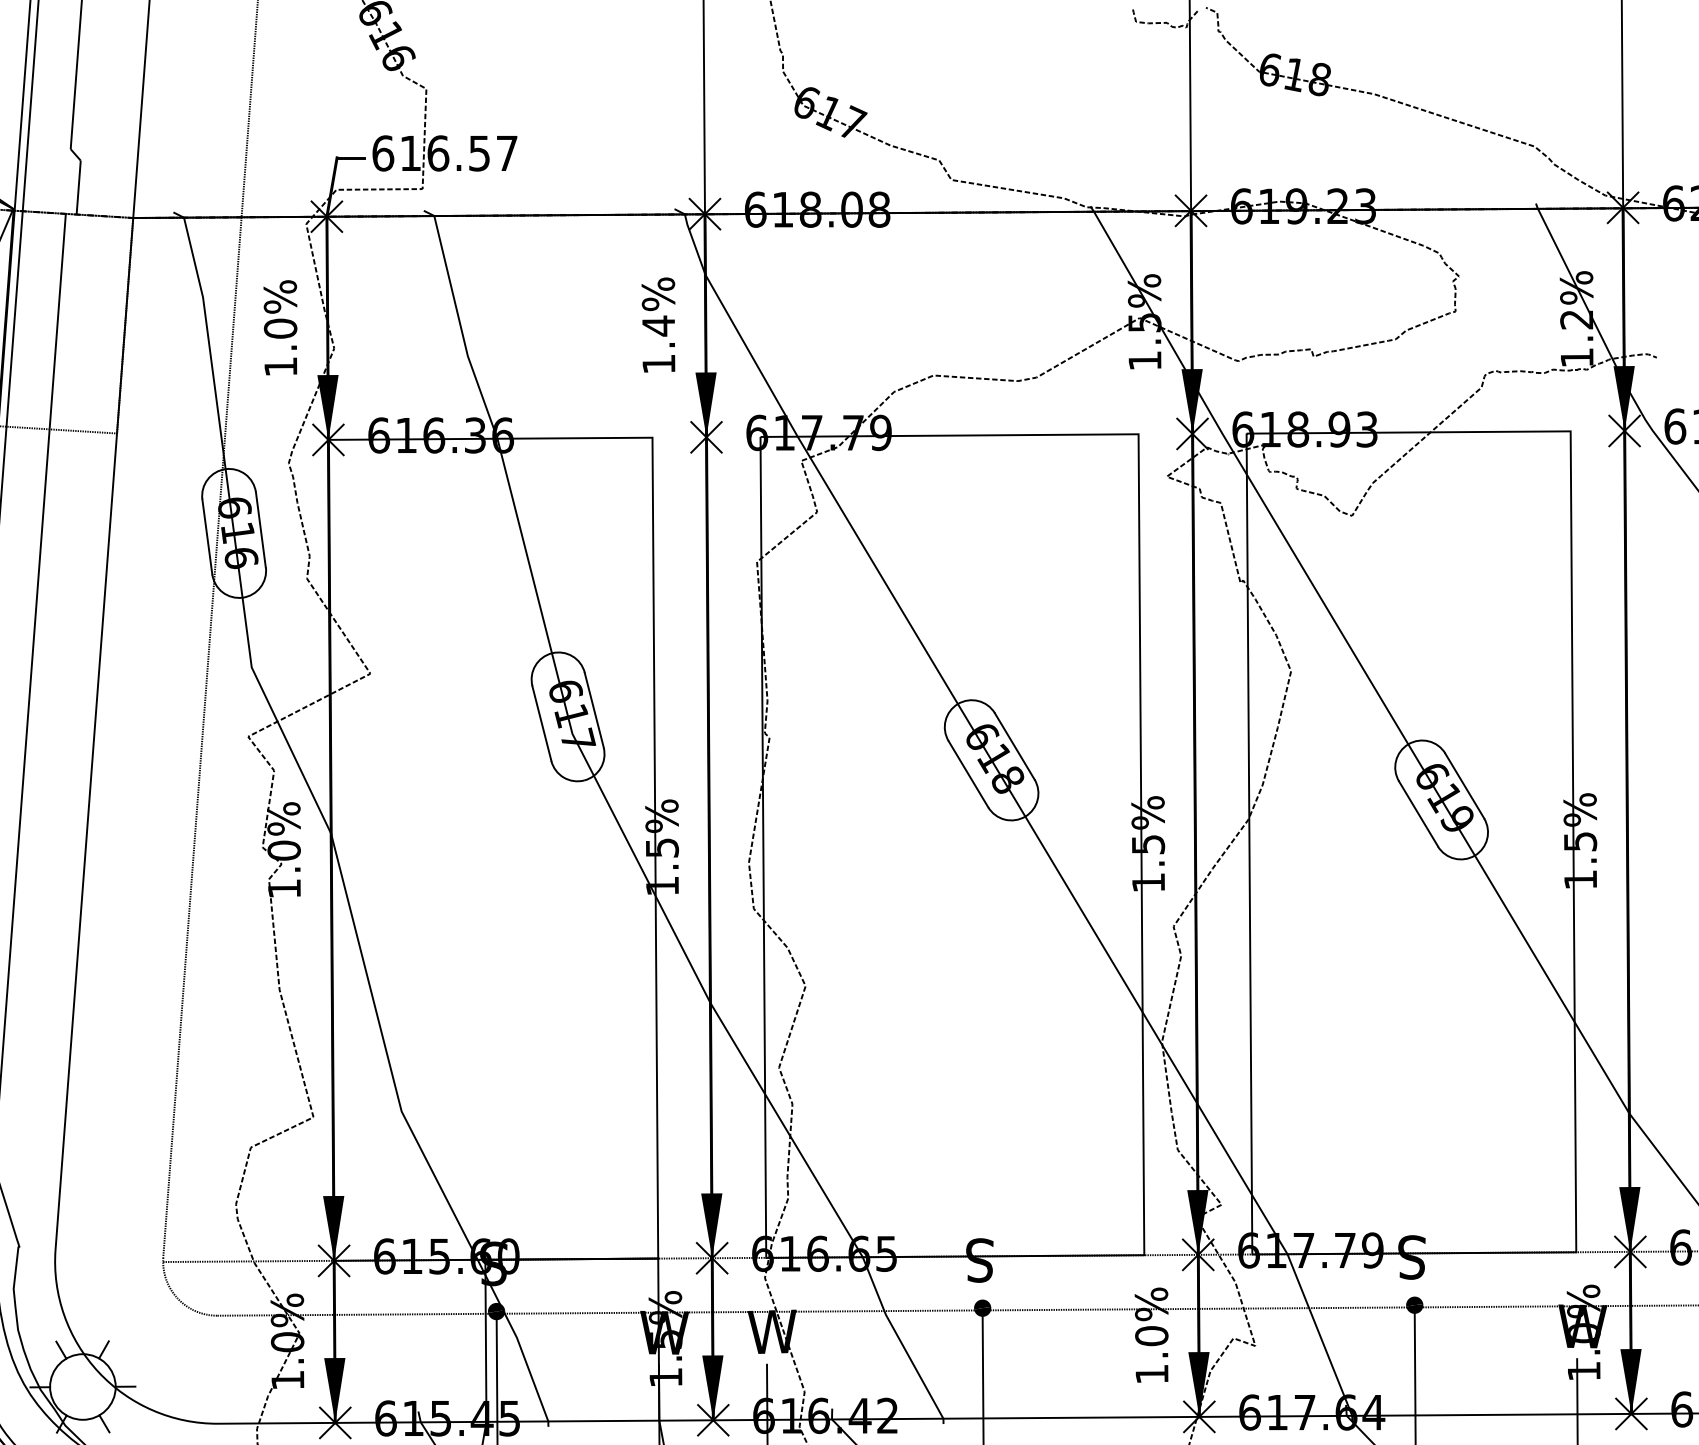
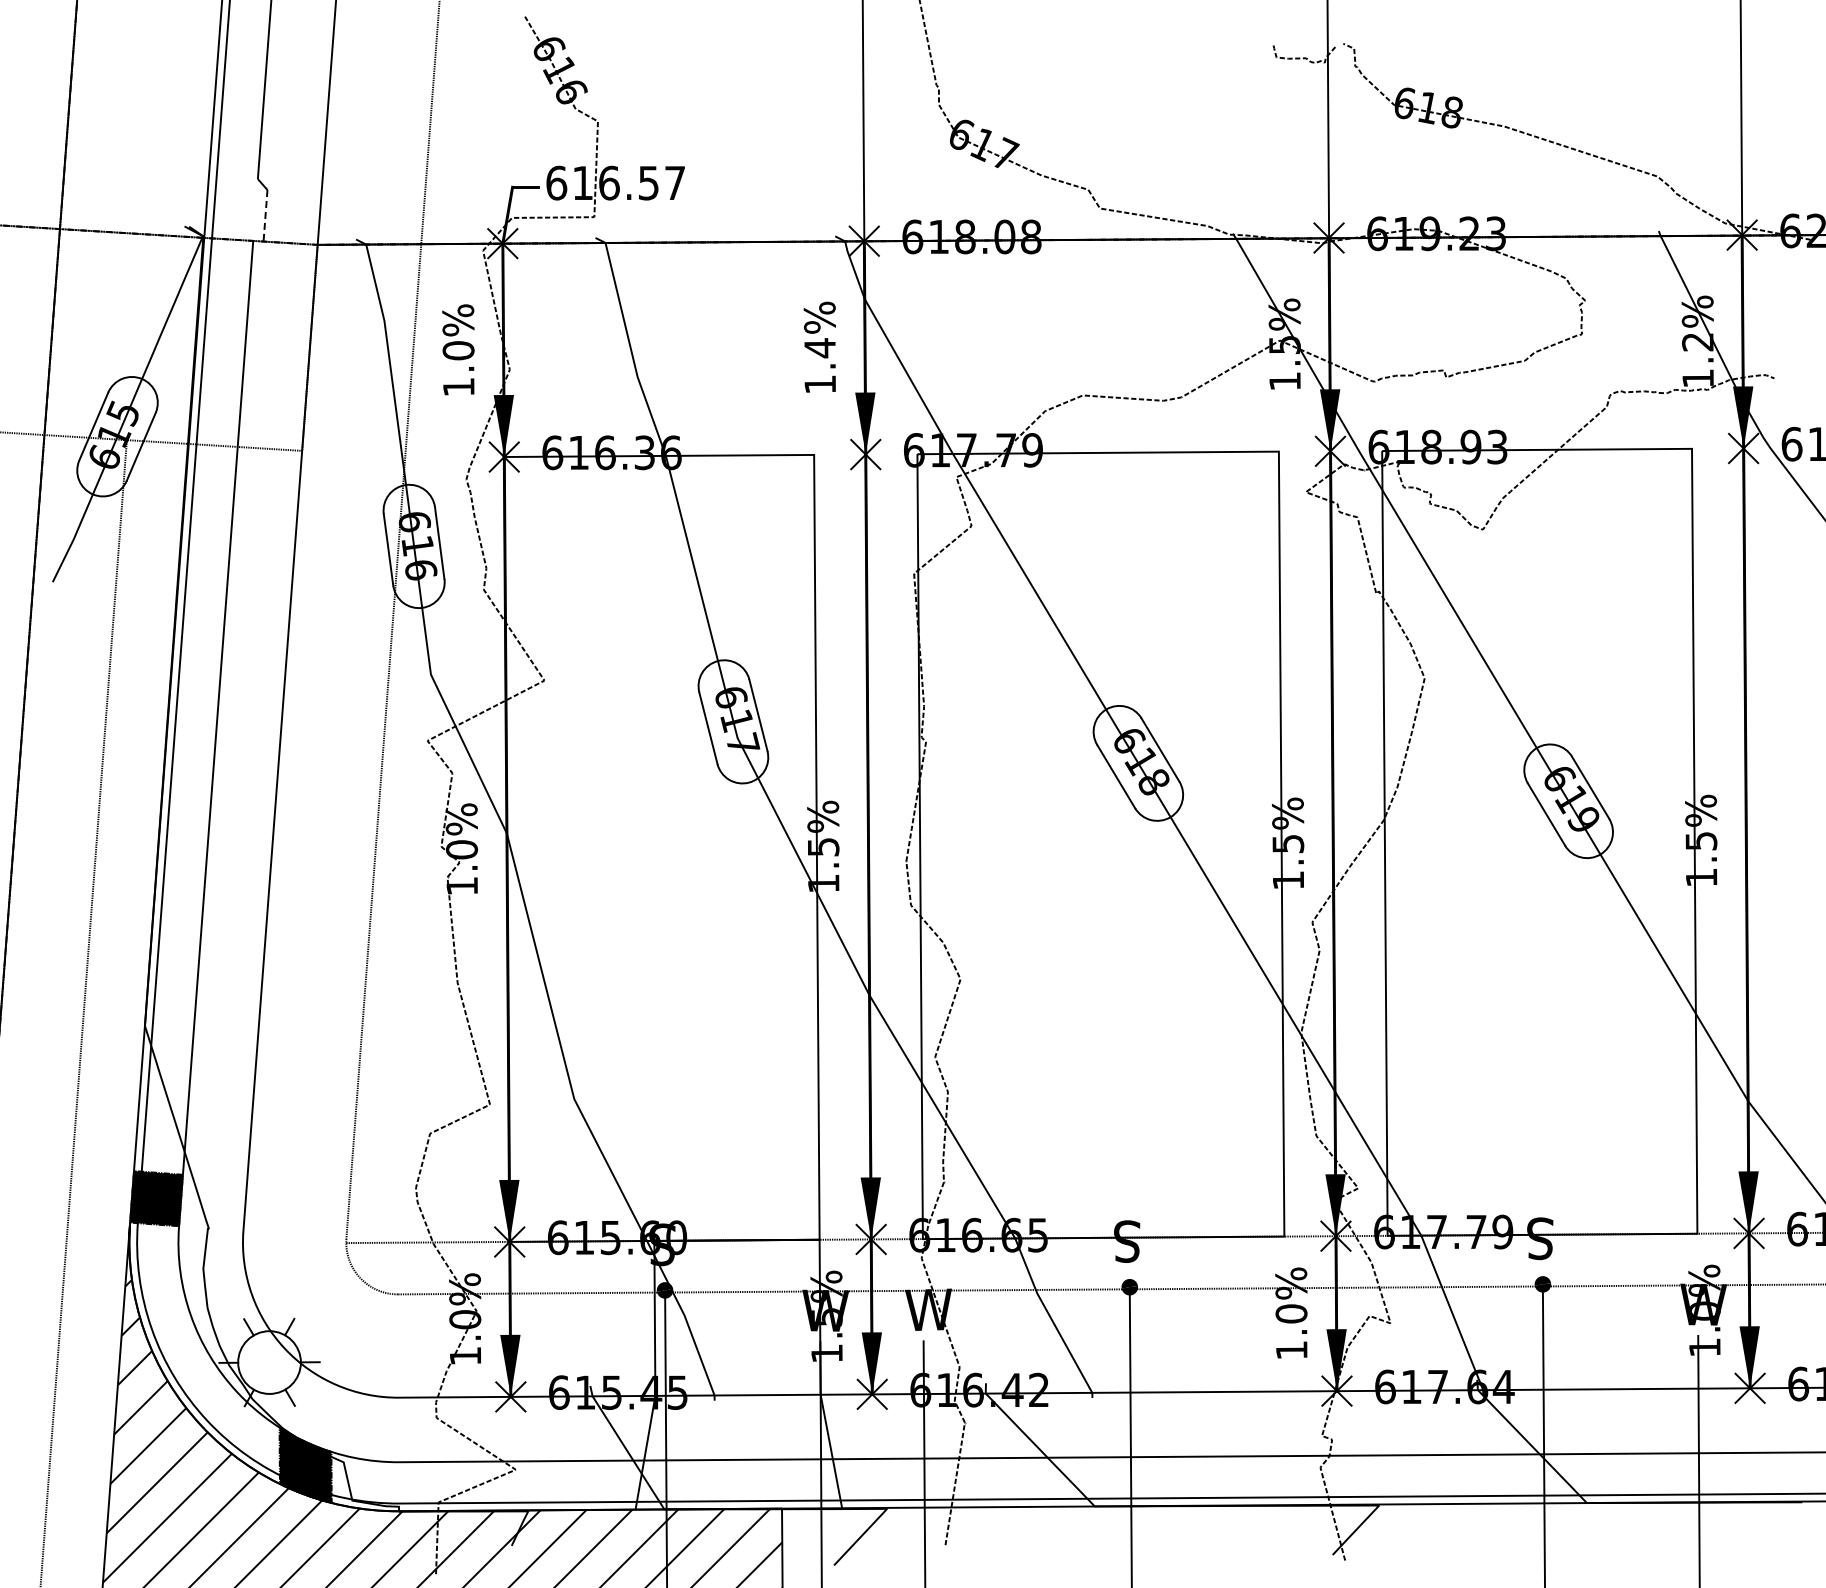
line: (78, 187) -> (265, 215), solid -> dashed

